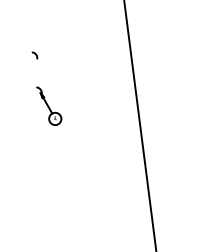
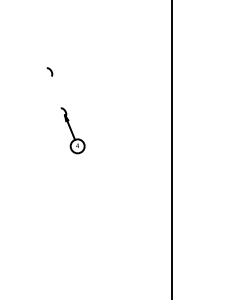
curve: (34, 54) -> (49, 70), moved

